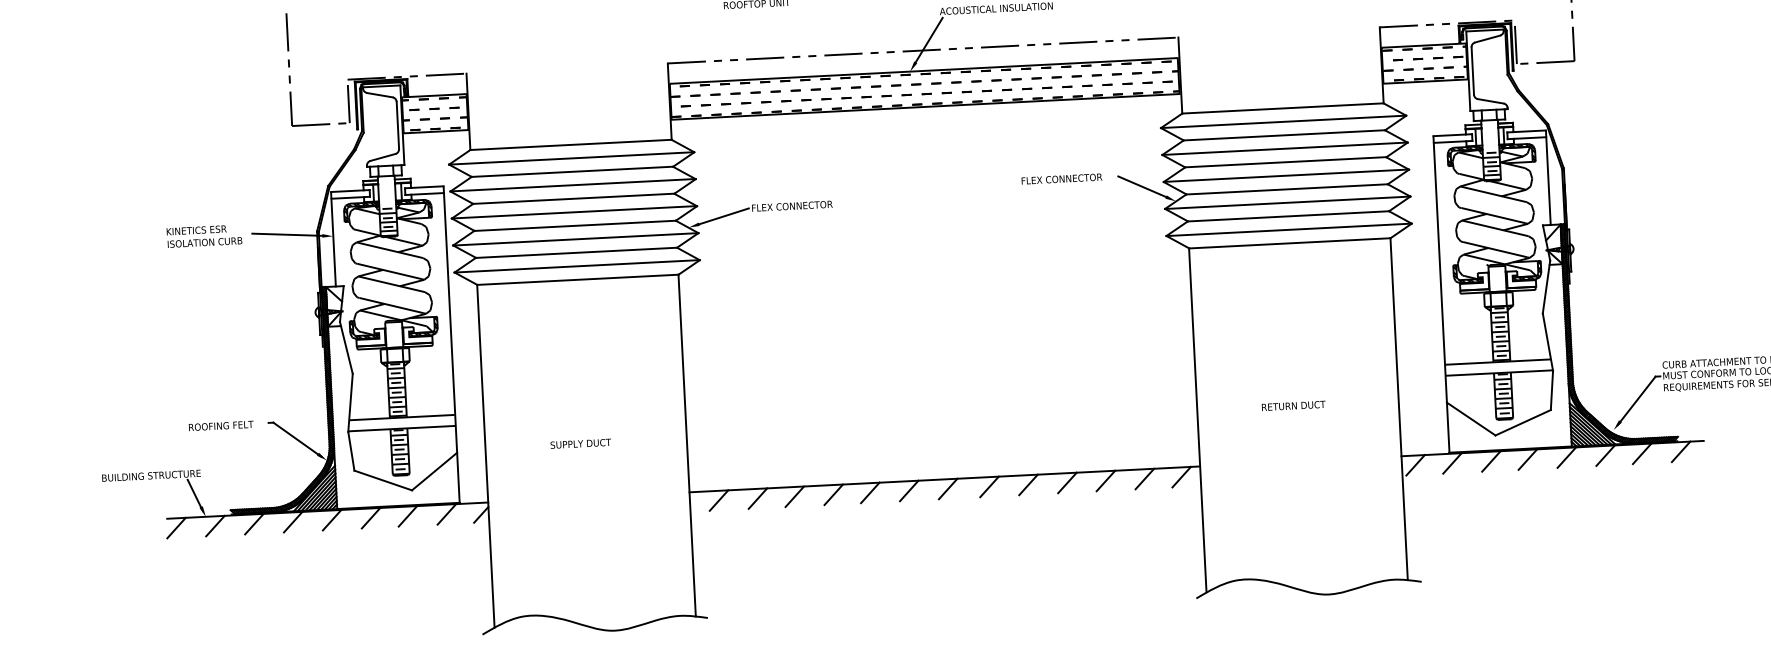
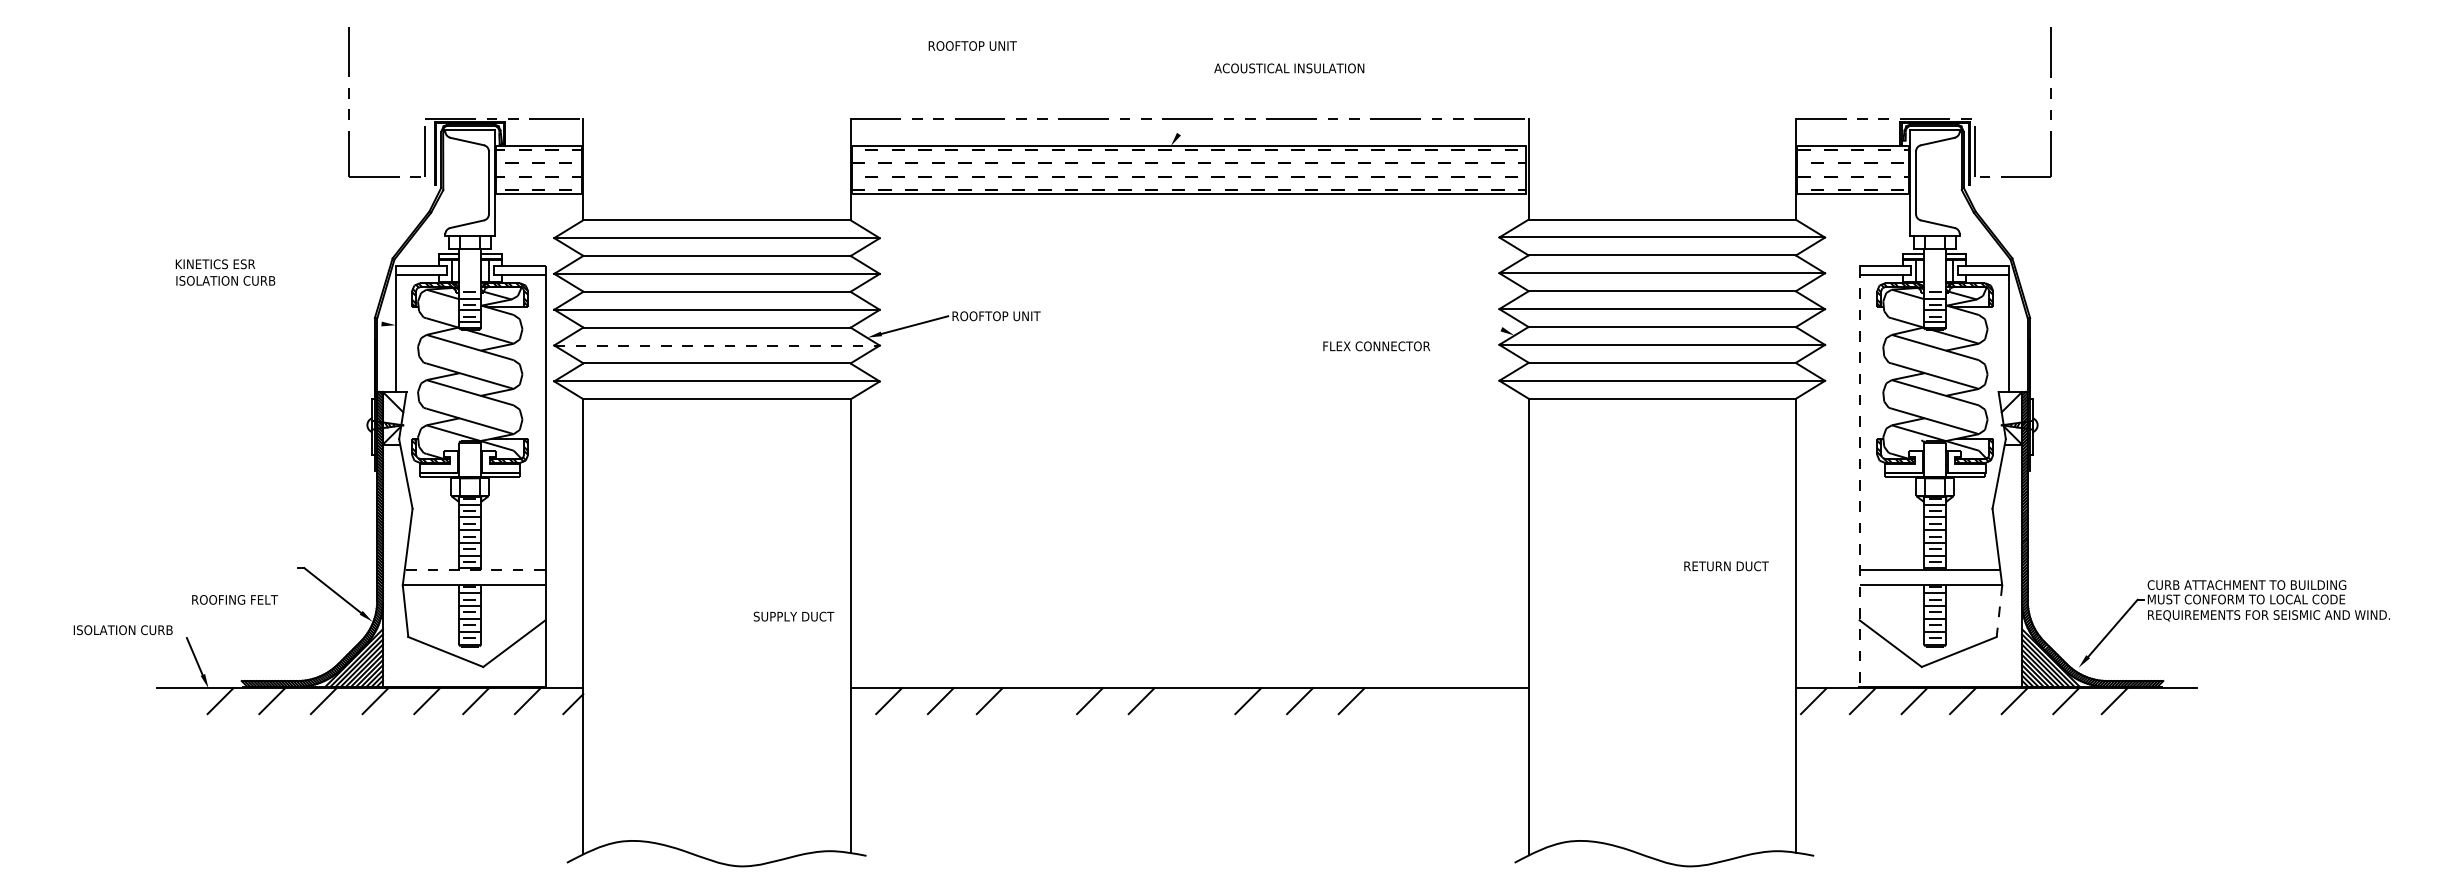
line: (928, 40) -> (1197, 105), removed
text: (1061, 179) -> (1376, 346), moved
line: (1142, 186) -> (1470, 313), removed
text: (792, 206) -> (1006, 316), FLEX CONNECTOR -> ROOFTOP UNIT
line: (287, 234) -> (335, 319), removed
text: (204, 236) -> (225, 272), moved
line: (576, 239) -> (717, 345), solid -> dashed
line: (1441, 294) -> (1859, 476), solid -> dashed
line: (1551, 390) -> (1999, 611), solid -> dashed
text: (1293, 406) -> (1726, 566), moved
line: (401, 417) -> (474, 569), solid -> dashed
text: (220, 425) -> (234, 599), moved
text: (580, 443) -> (793, 616), moved
line: (1681, 452) -> (2166, 701), removed
text: (151, 475) -> (139, 630), BUILDING STRUCTURE -> ISOLATION CURB
line: (1181, 477) -> (1503, 701), removed
line: (1144, 479) -> (1454, 701), removed
line: (1105, 481) -> (1402, 701), removed
line: (948, 489) -> (1193, 701), removed
line: (833, 495) -> (1041, 701), removed
line: (176, 528) -> (168, 701), removed

